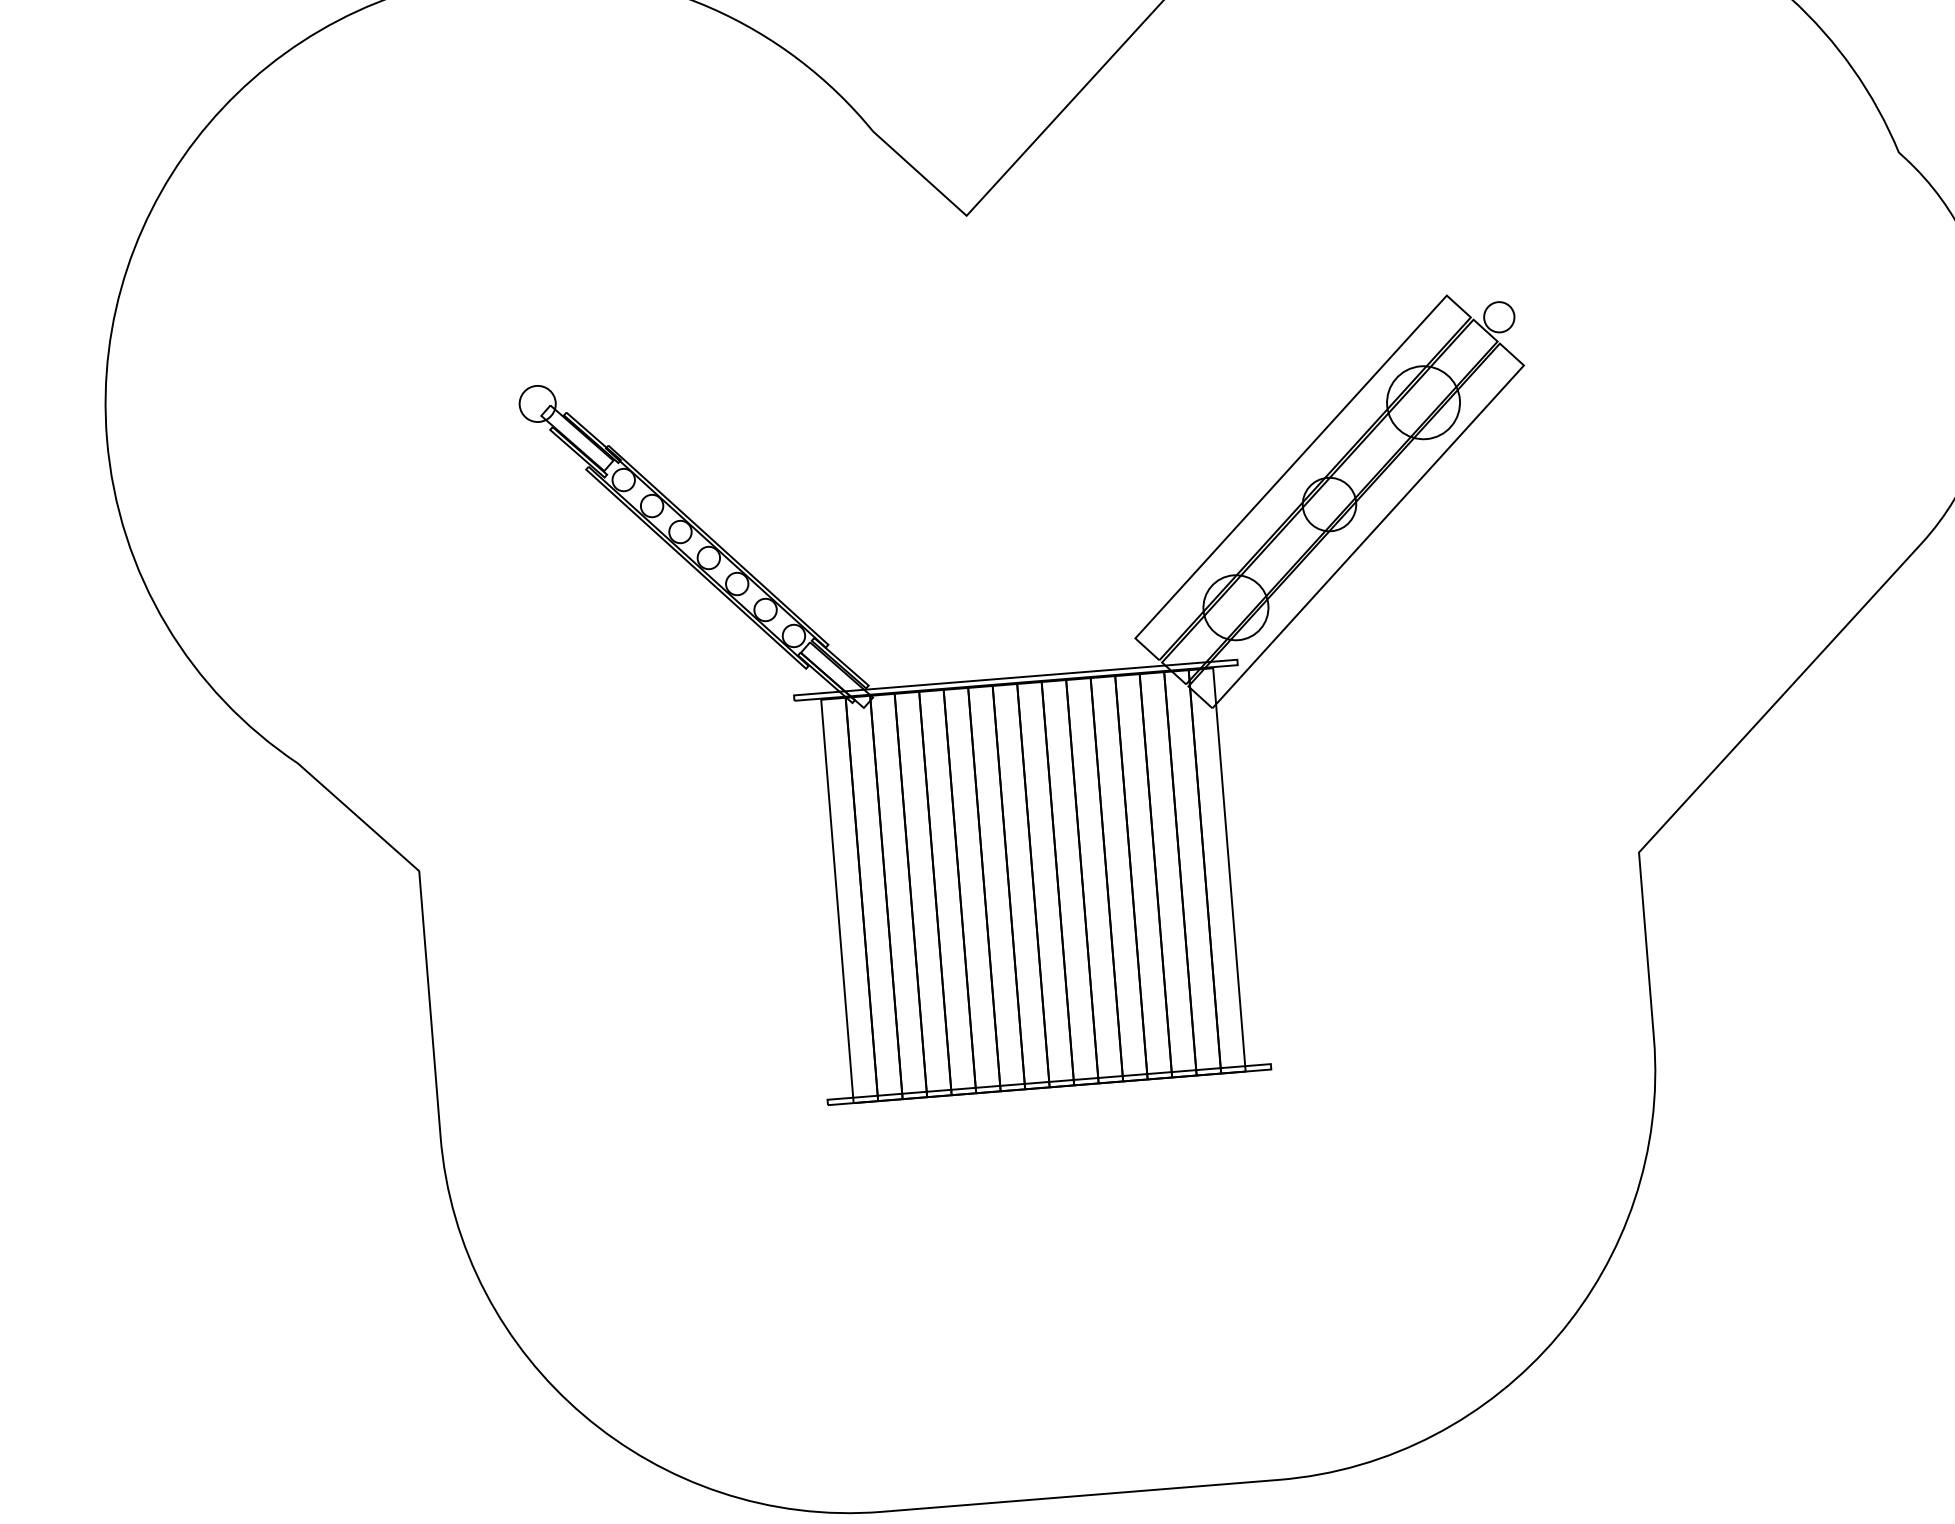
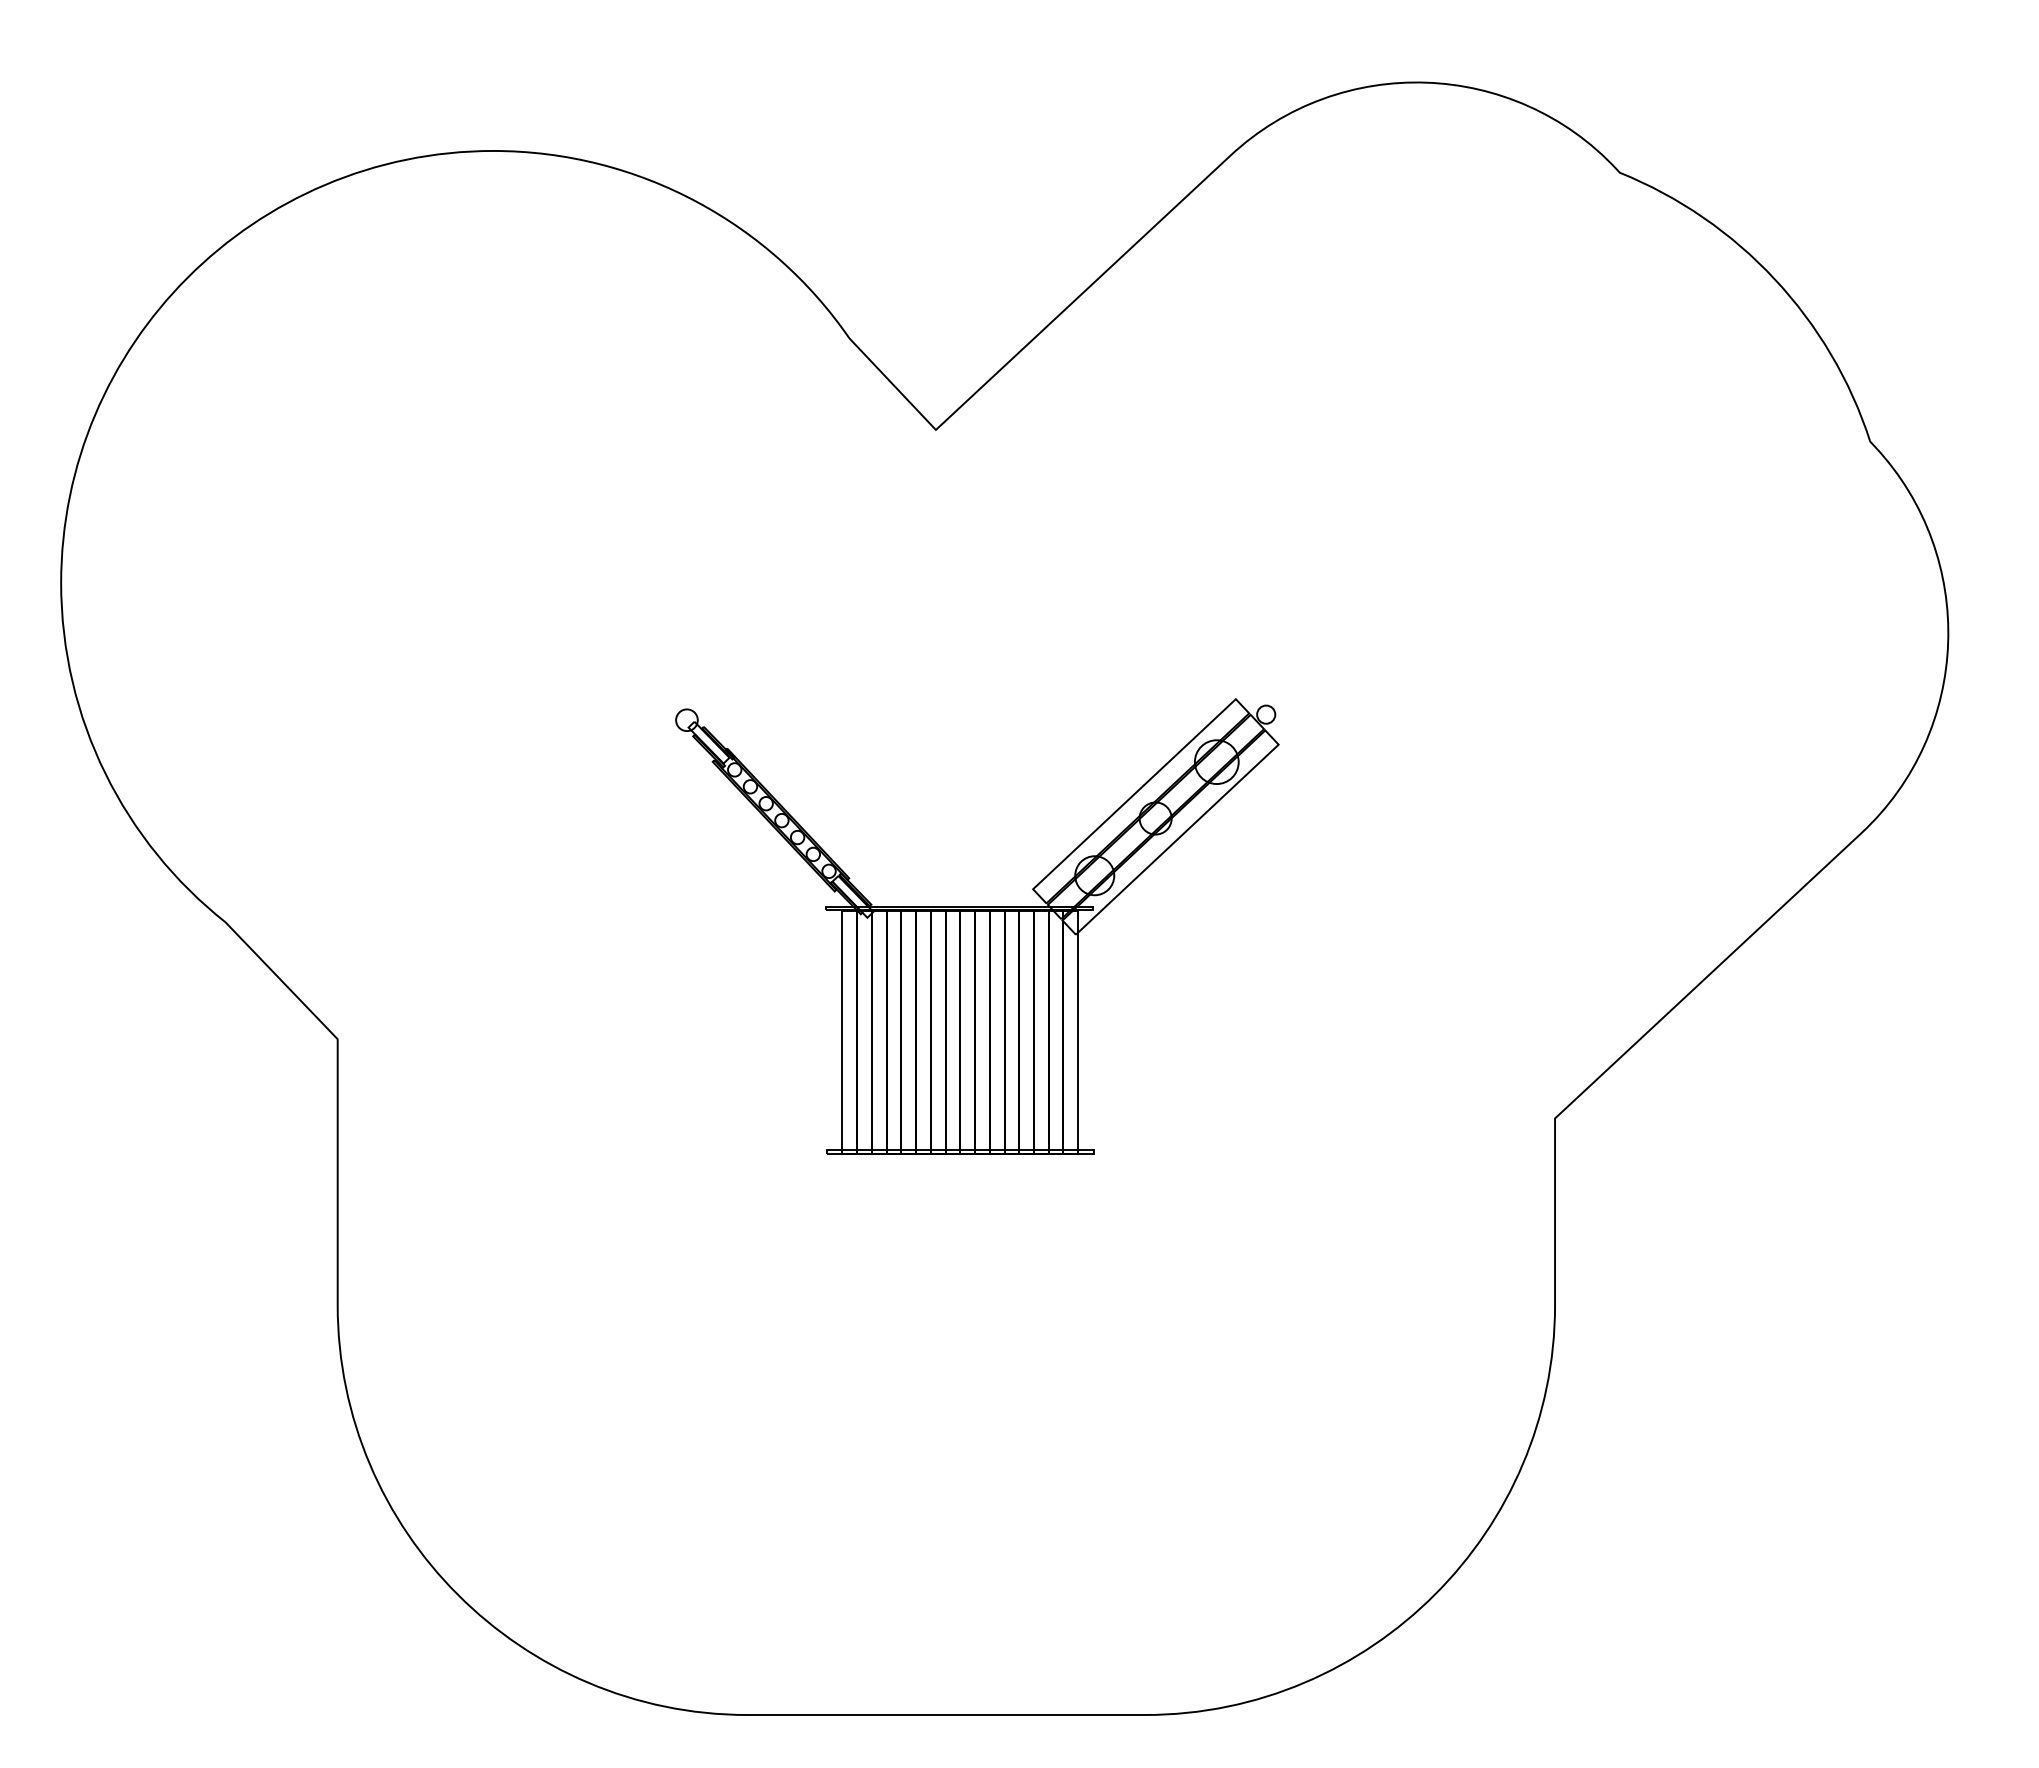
part: (1047, 706) -> (977, 925), size x0.6

